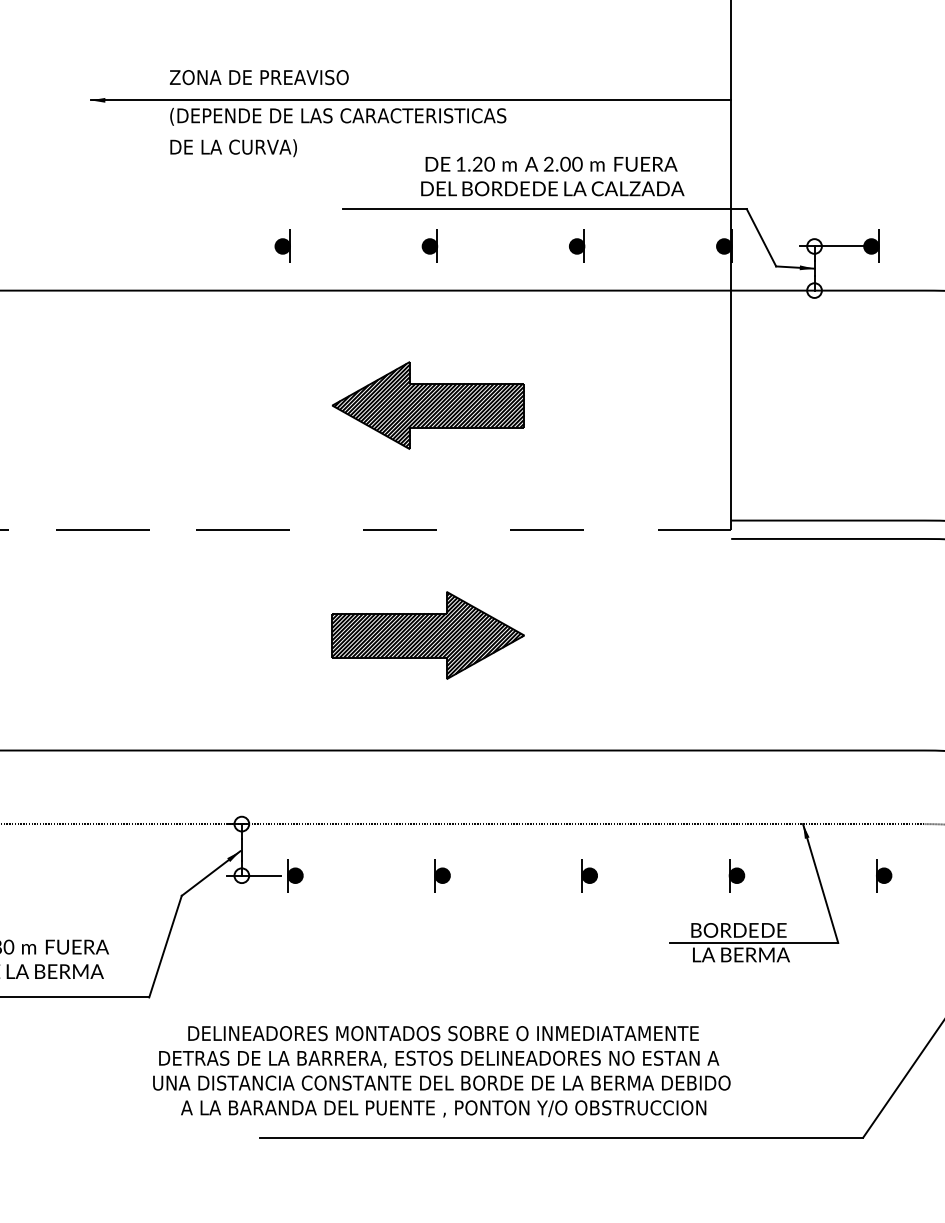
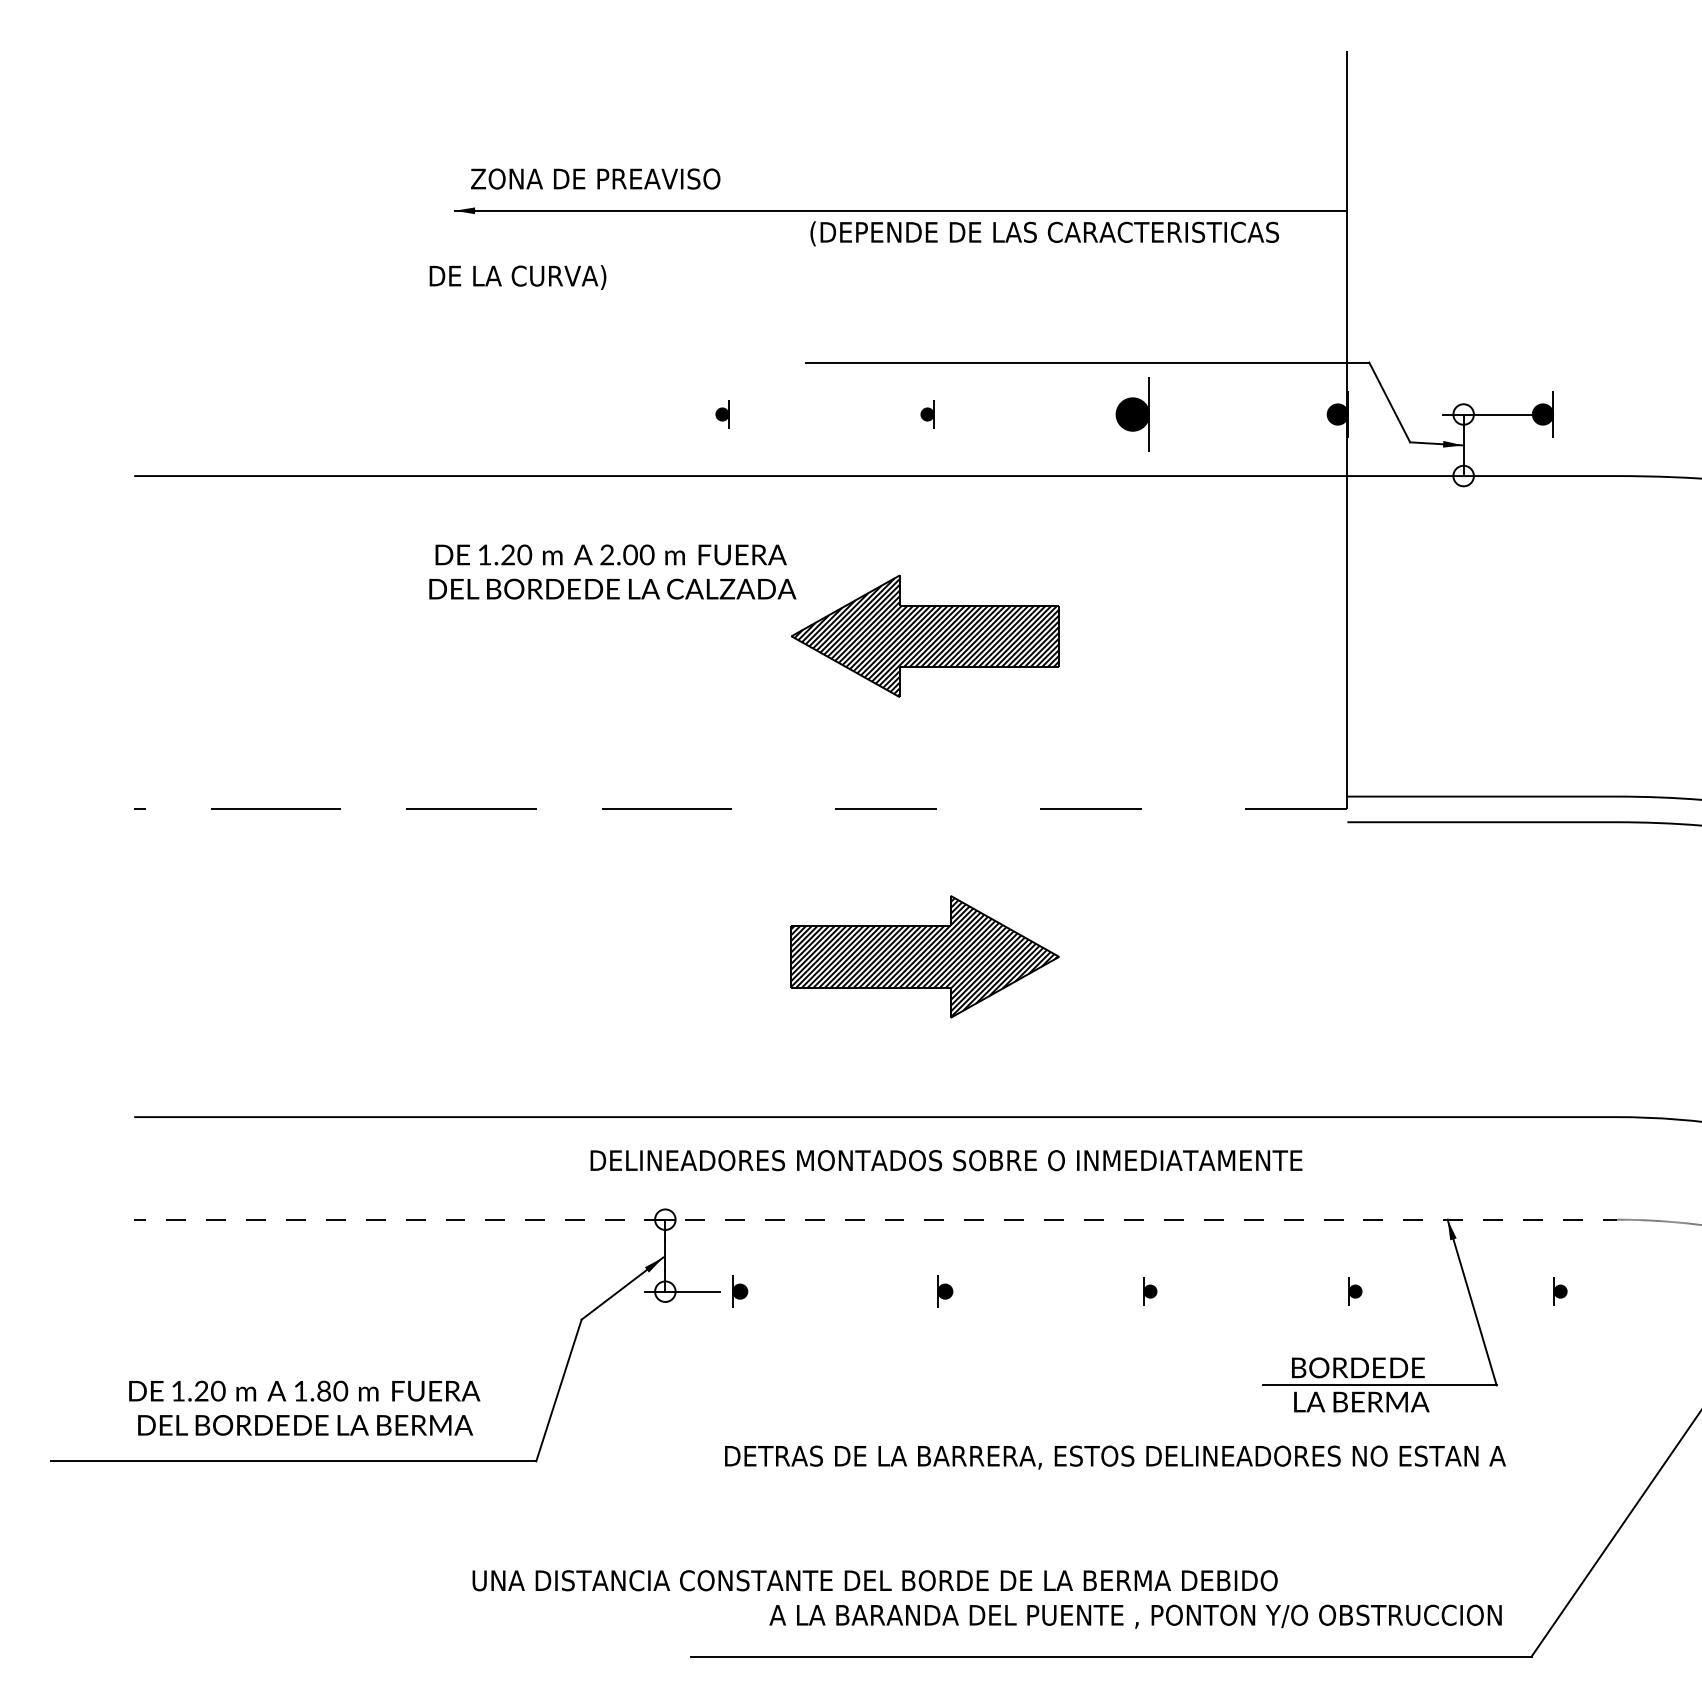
text: (259, 77) -> (595, 178), moved
text: (338, 116) -> (1044, 233), moved
text: (233, 148) -> (517, 277), moved
text: (552, 176) -> (612, 571), moved
part: (282, 246) -> (722, 414), size x0.6
part: (429, 246) -> (927, 414), size x0.6
part: (576, 246) -> (1132, 414), size x1.6
part: (295, 875) -> (740, 1291), size x0.7
part: (442, 875) -> (945, 1291), size x0.7
part: (589, 875) -> (1150, 1291), size x0.6
part: (736, 875) -> (1355, 1291), size x0.6
part: (884, 875) -> (1560, 1291), size x0.6
text: (443, 1033) -> (946, 1160), moved
text: (439, 1059) -> (1115, 1457), moved
text: (441, 1082) -> (874, 1580), moved
text: (443, 1108) -> (1135, 1616), moved

